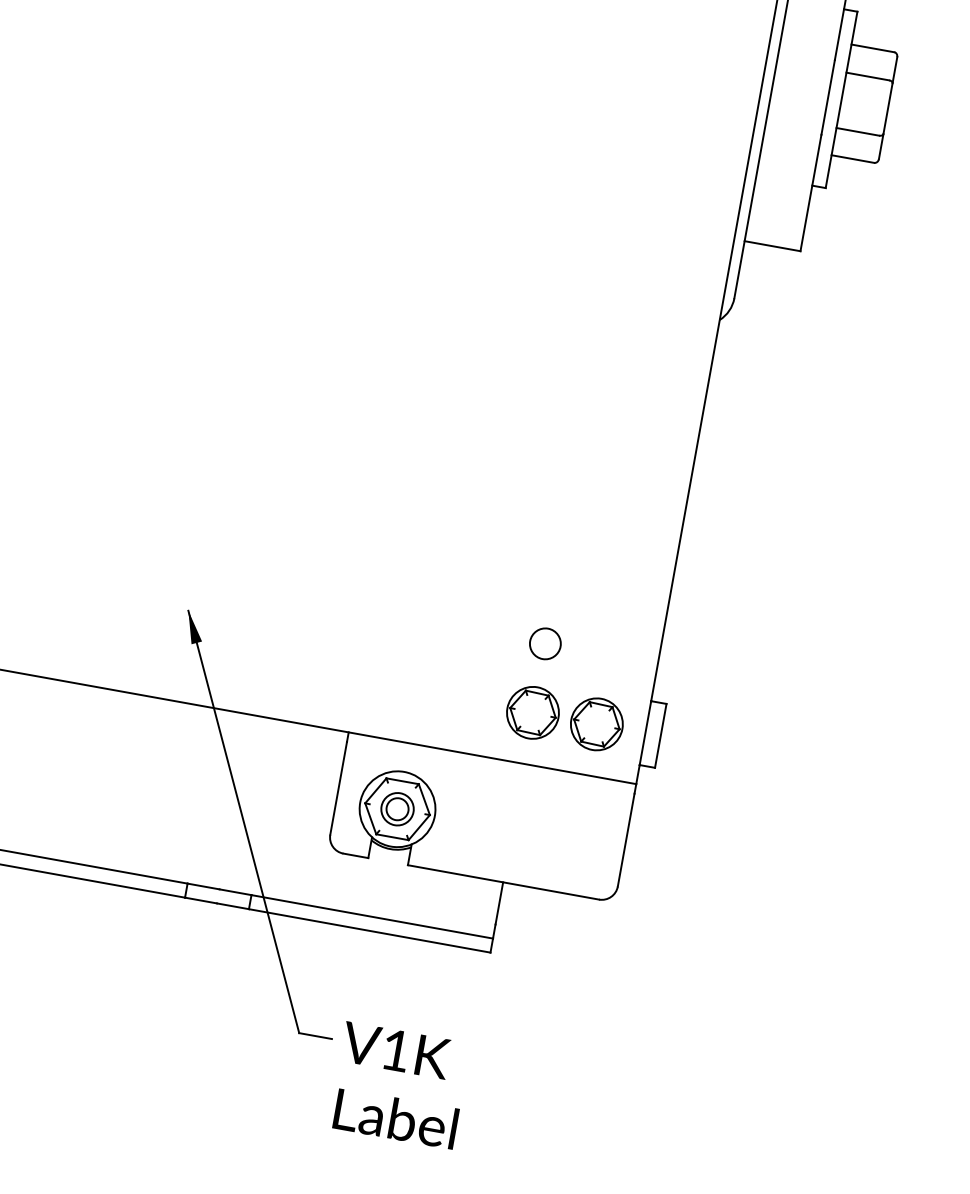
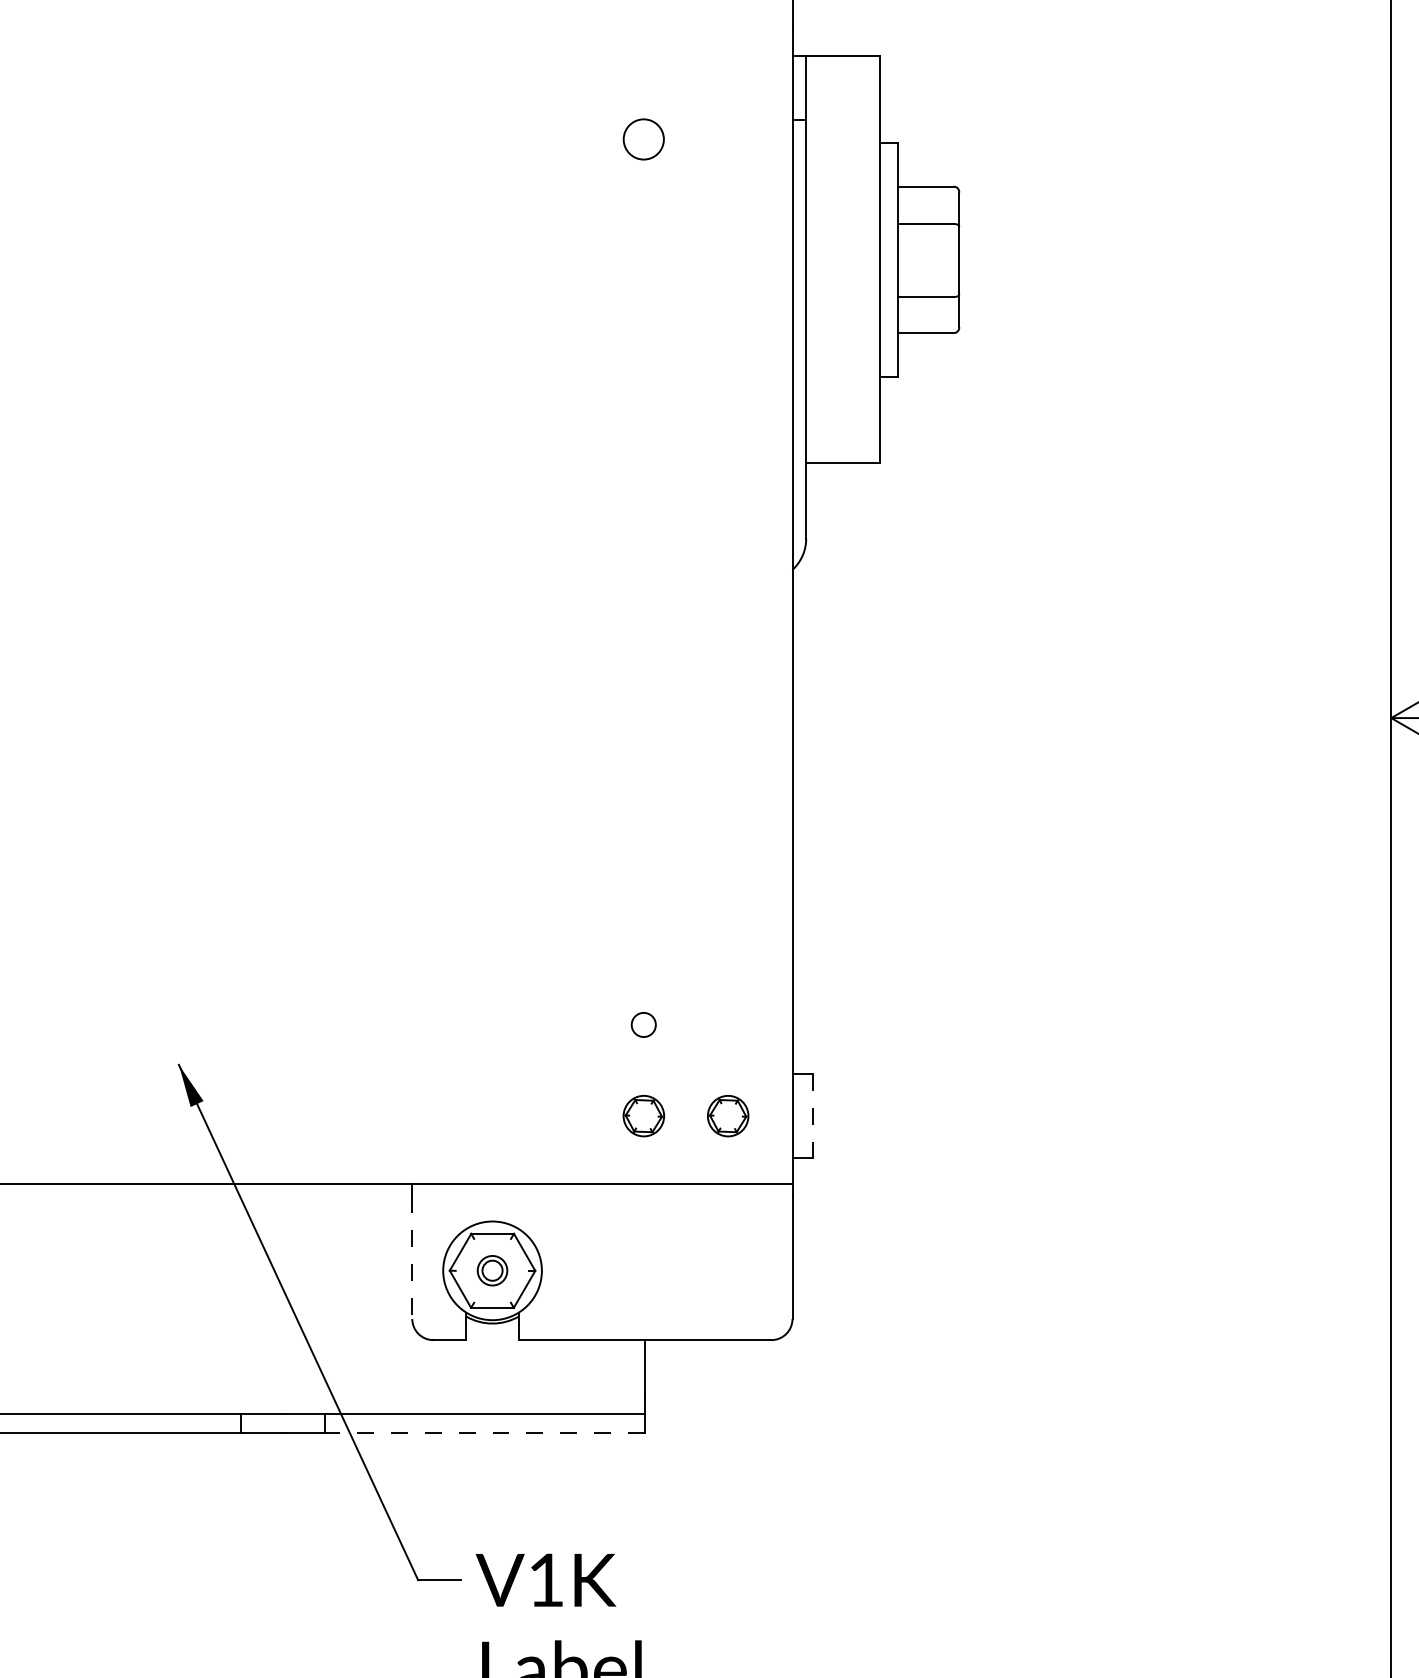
circle: (545, 643) -> (643, 1024), size x0.6
part: (532, 712) -> (643, 1115), size x0.6
part: (596, 723) -> (727, 1115), size x0.6
line: (660, 736) -> (812, 1116), solid -> dashed
line: (338, 789) -> (412, 1258), solid -> dashed
part: (397, 808) -> (492, 1270), size x0.7
line: (369, 931) -> (484, 1433), solid -> dashed

